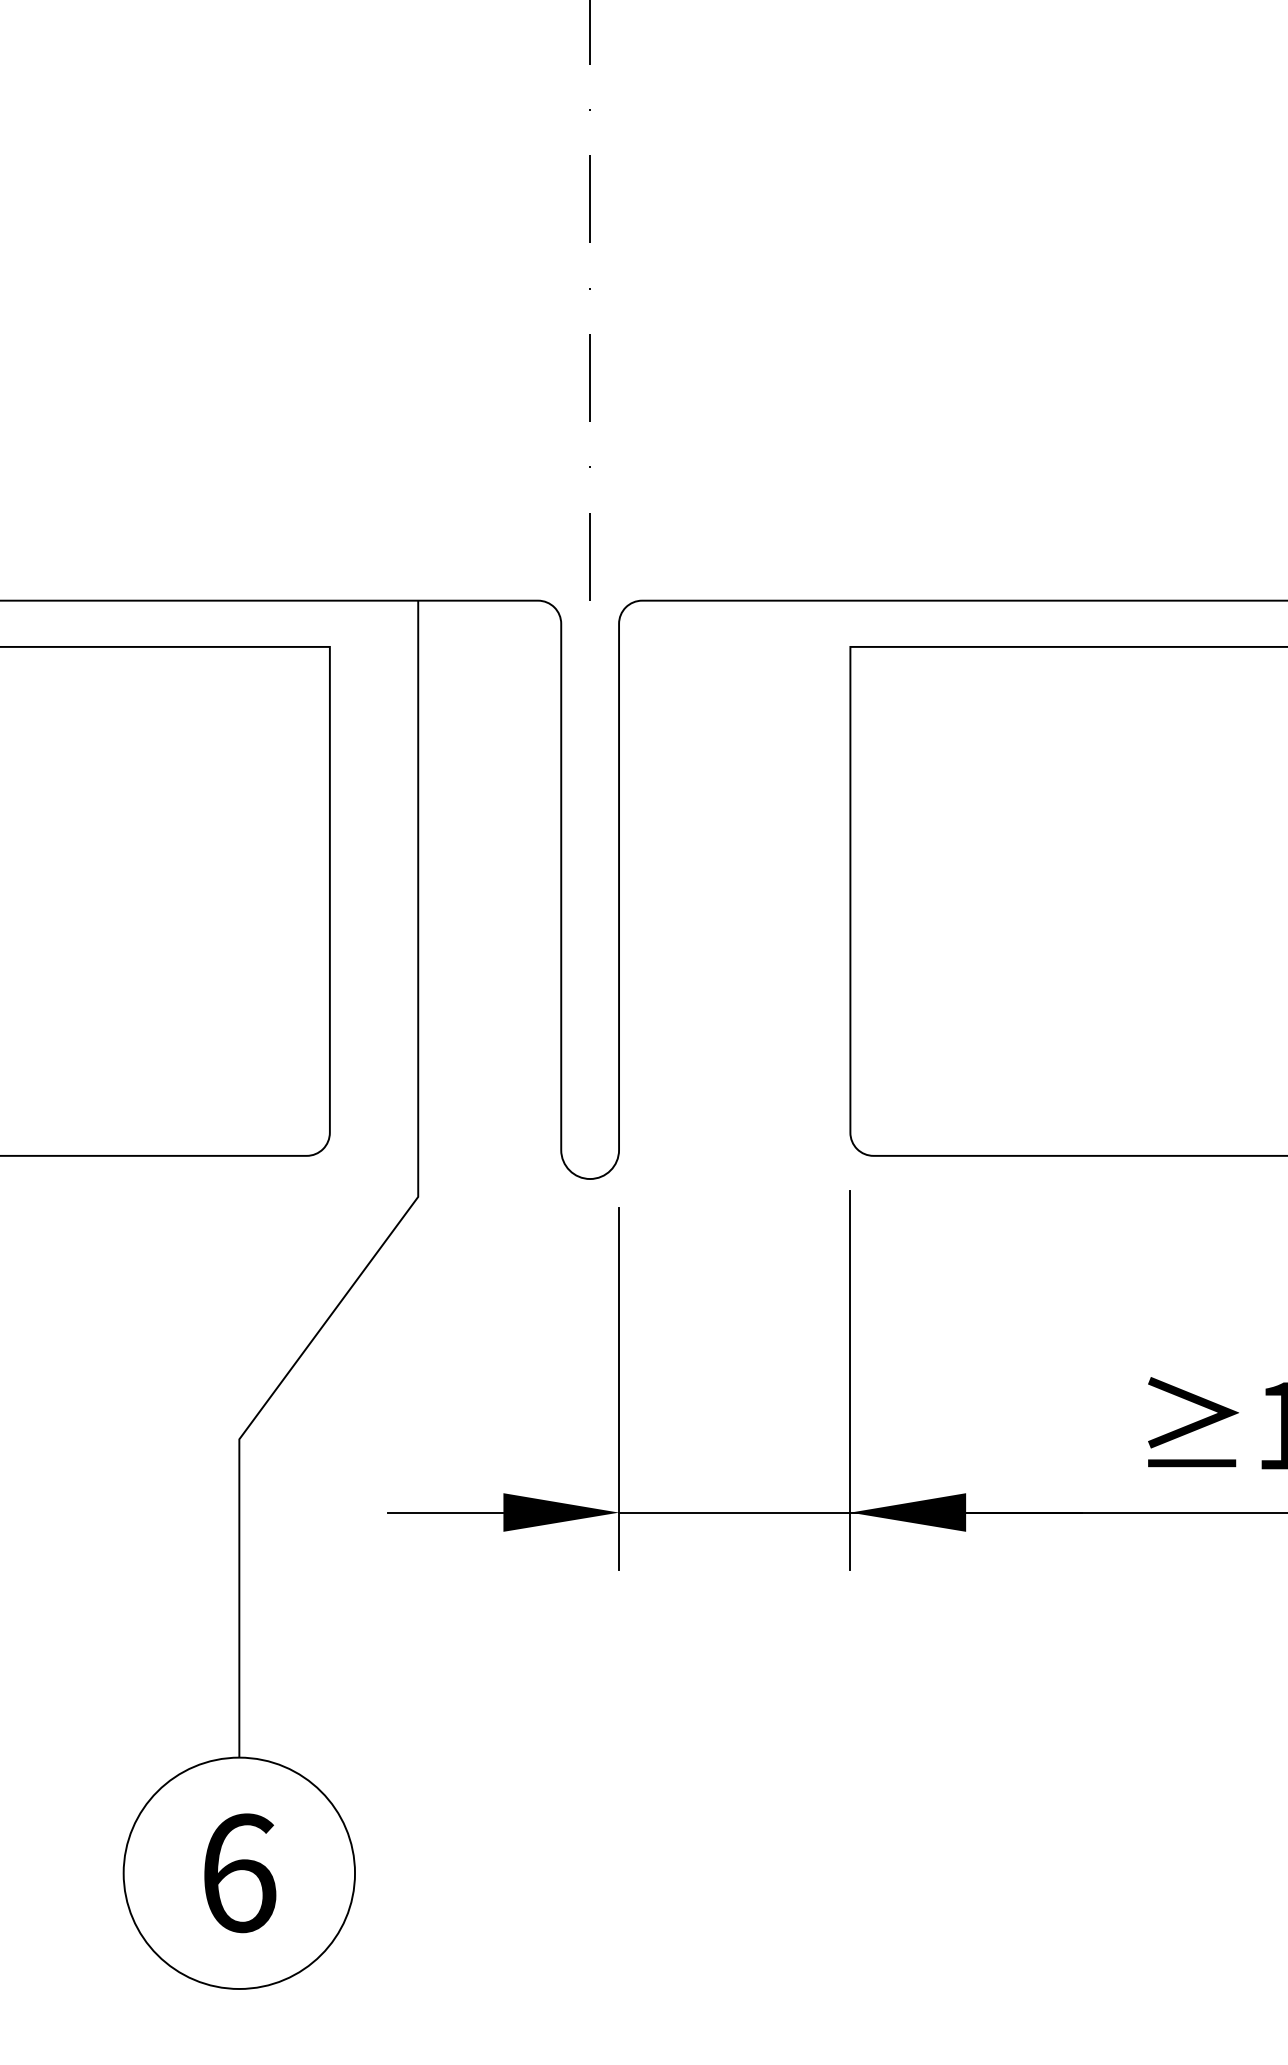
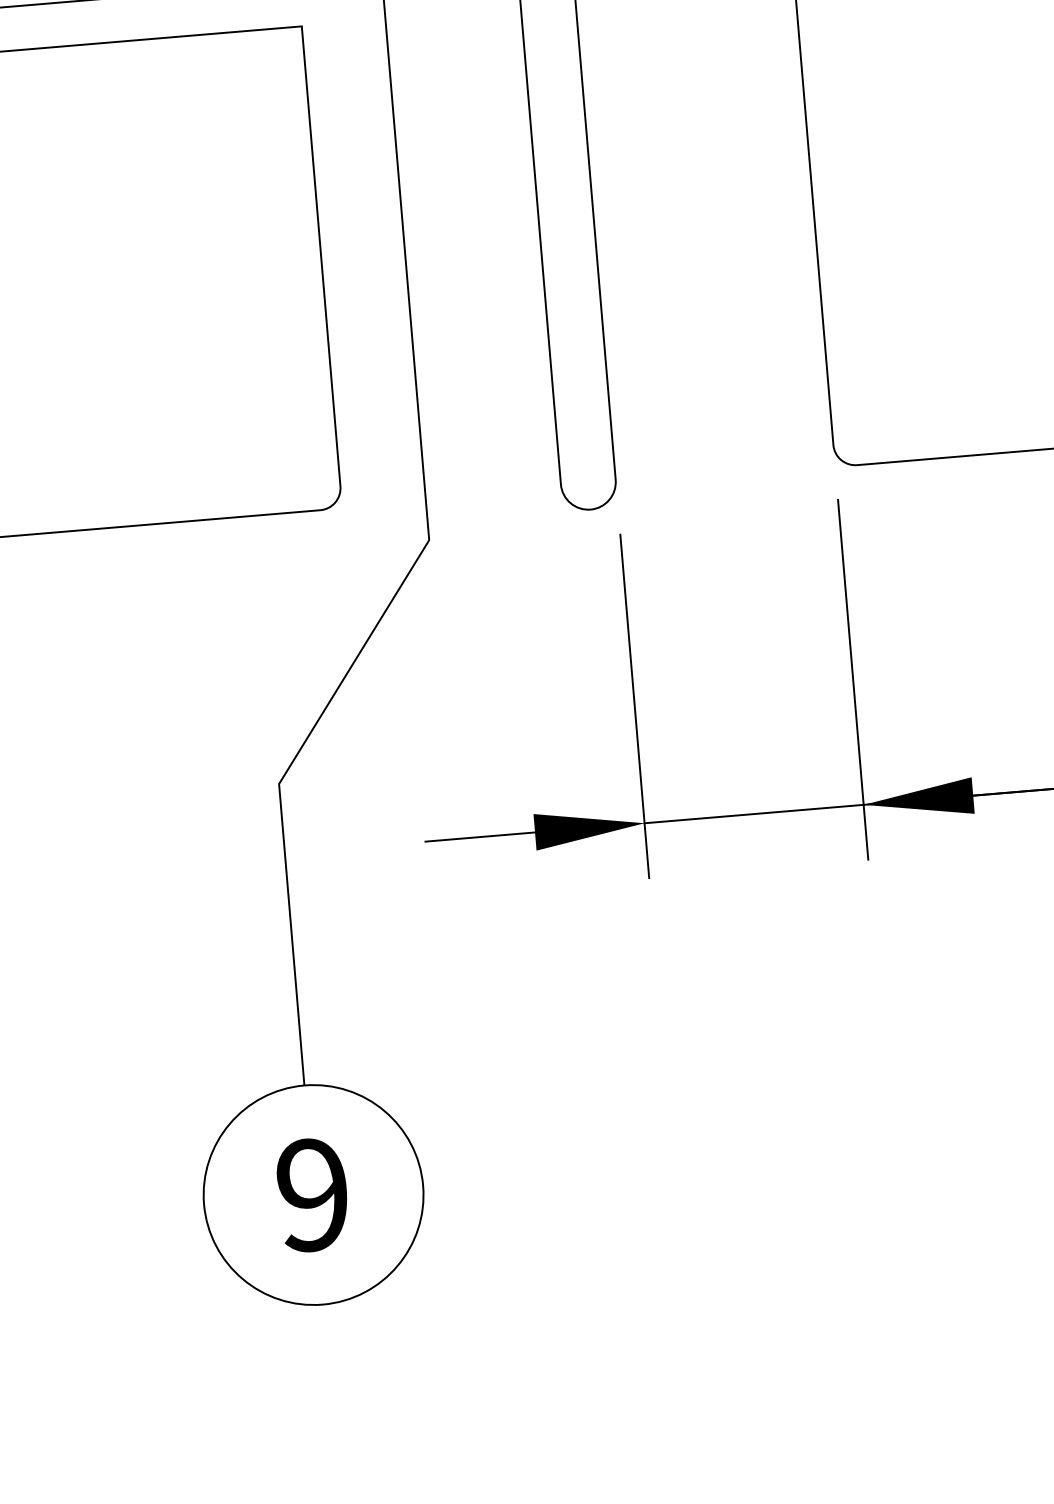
text: (239, 1873) -> (313, 1195), 6 -> 9

